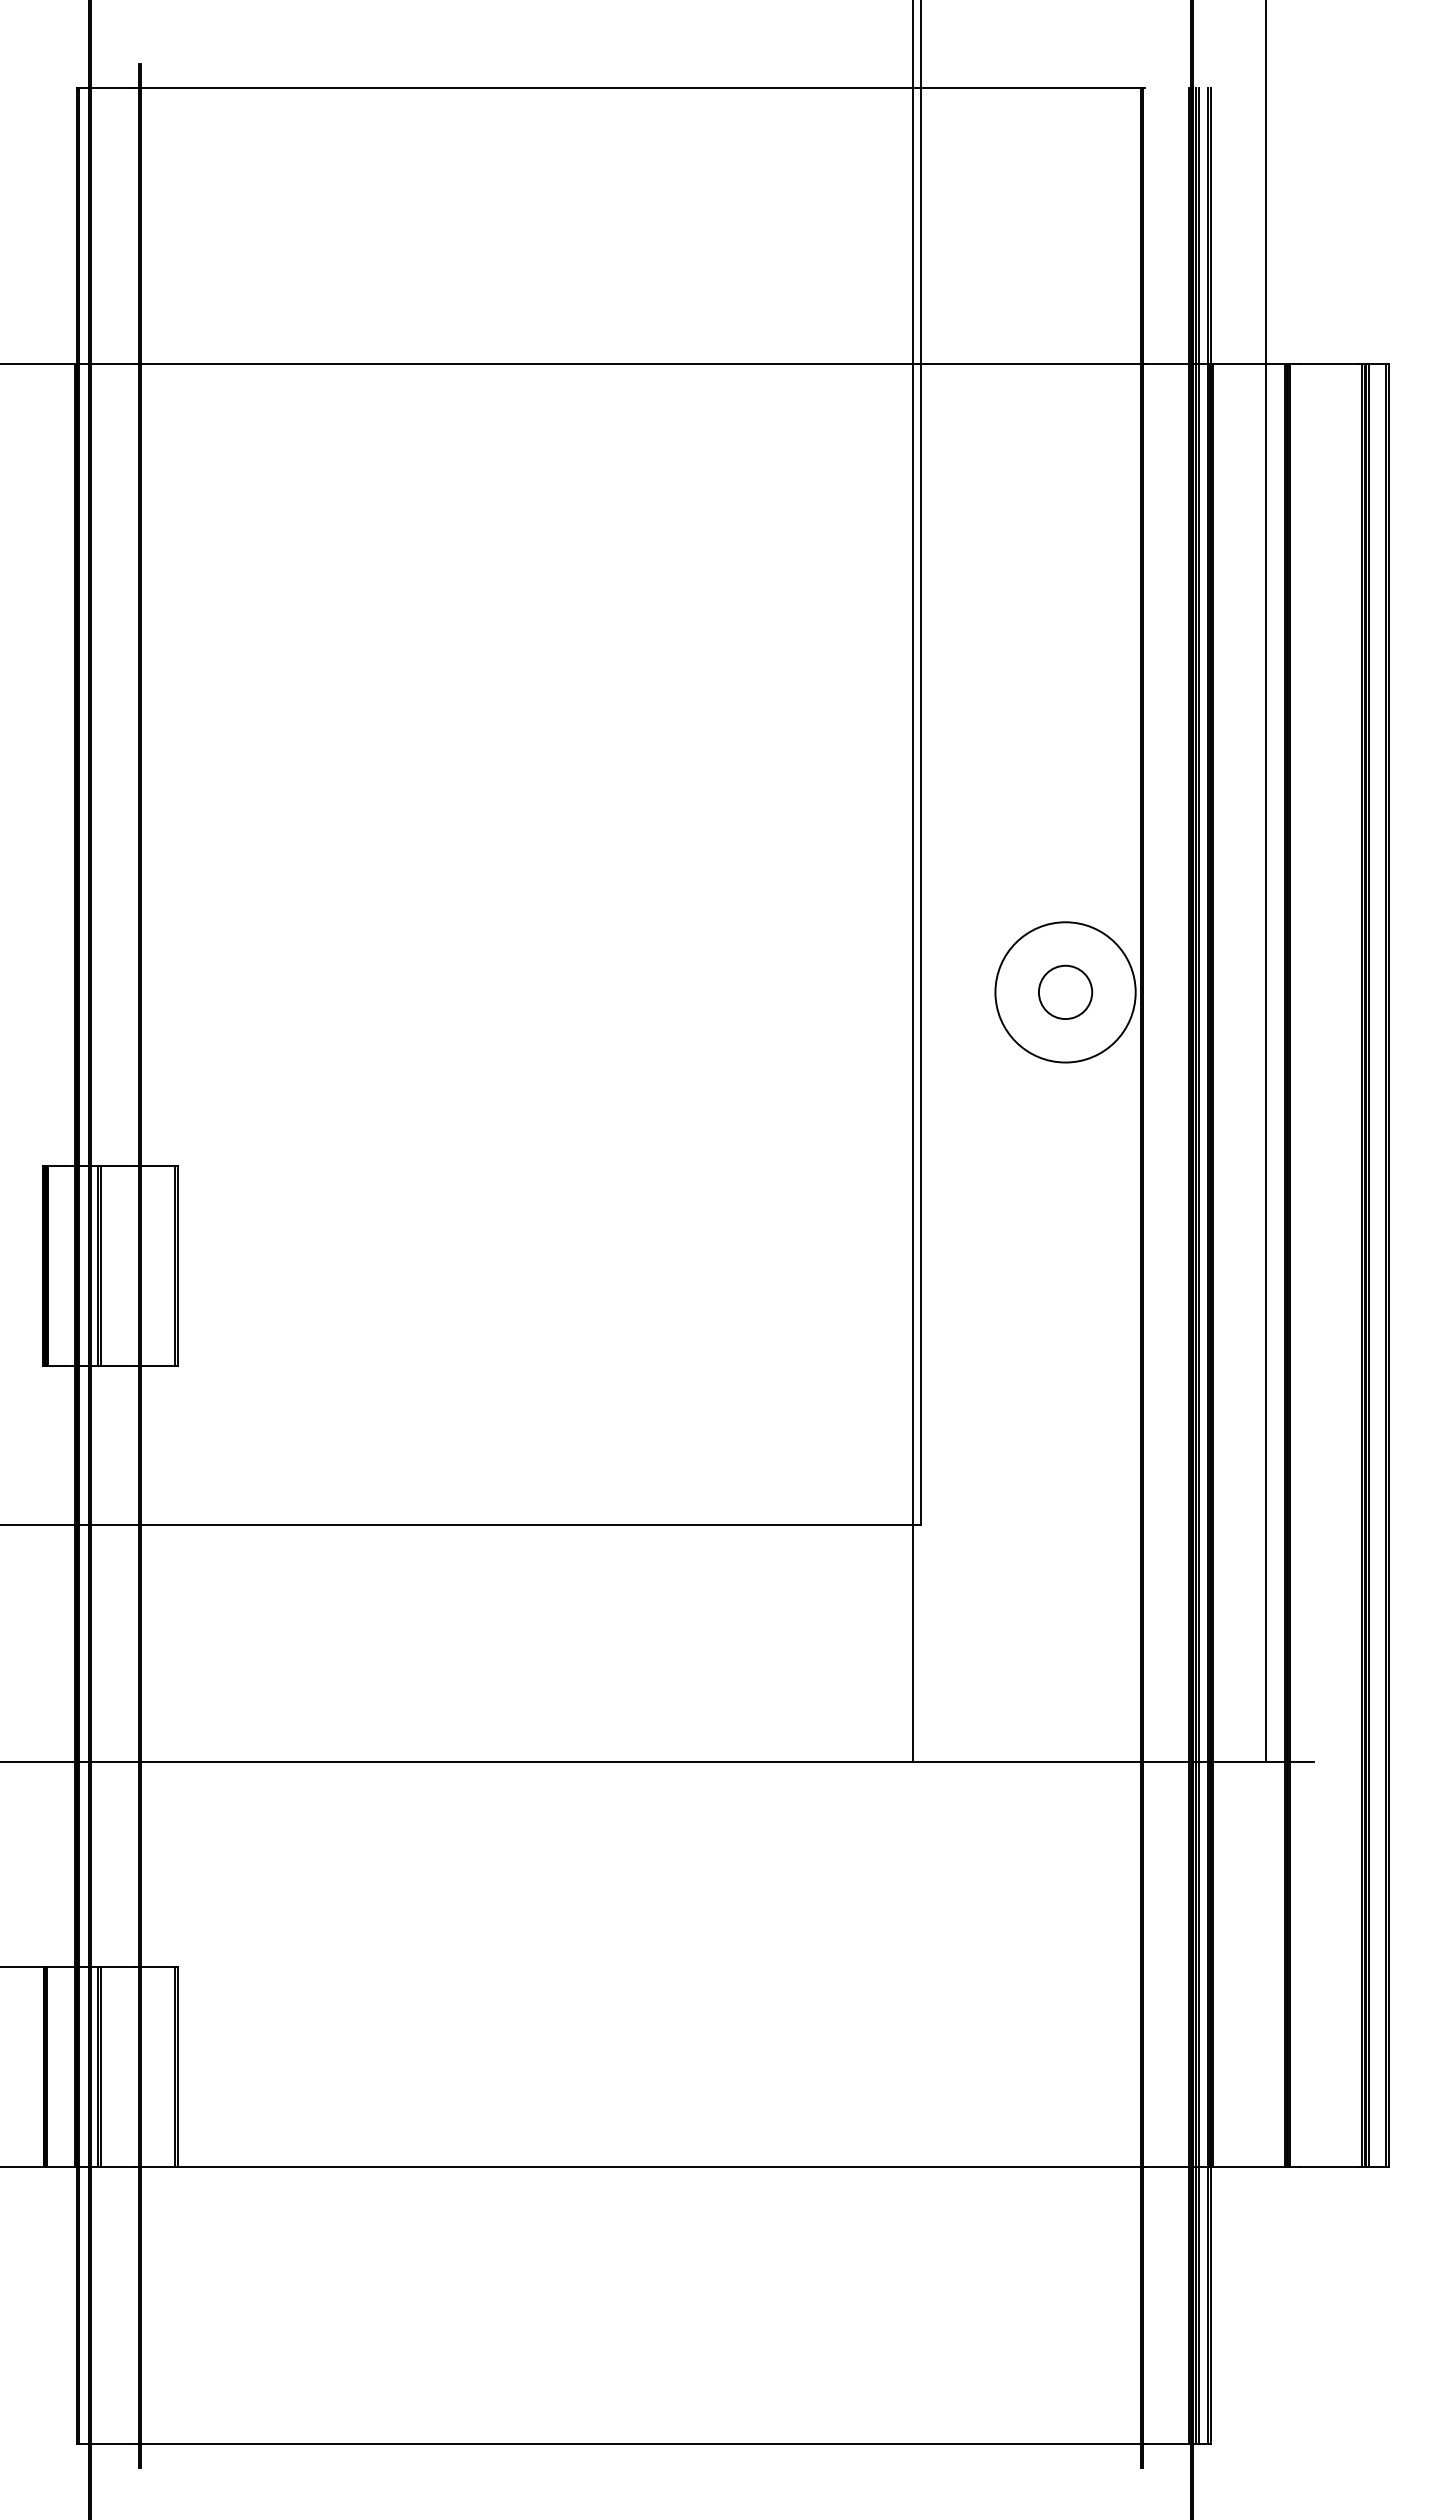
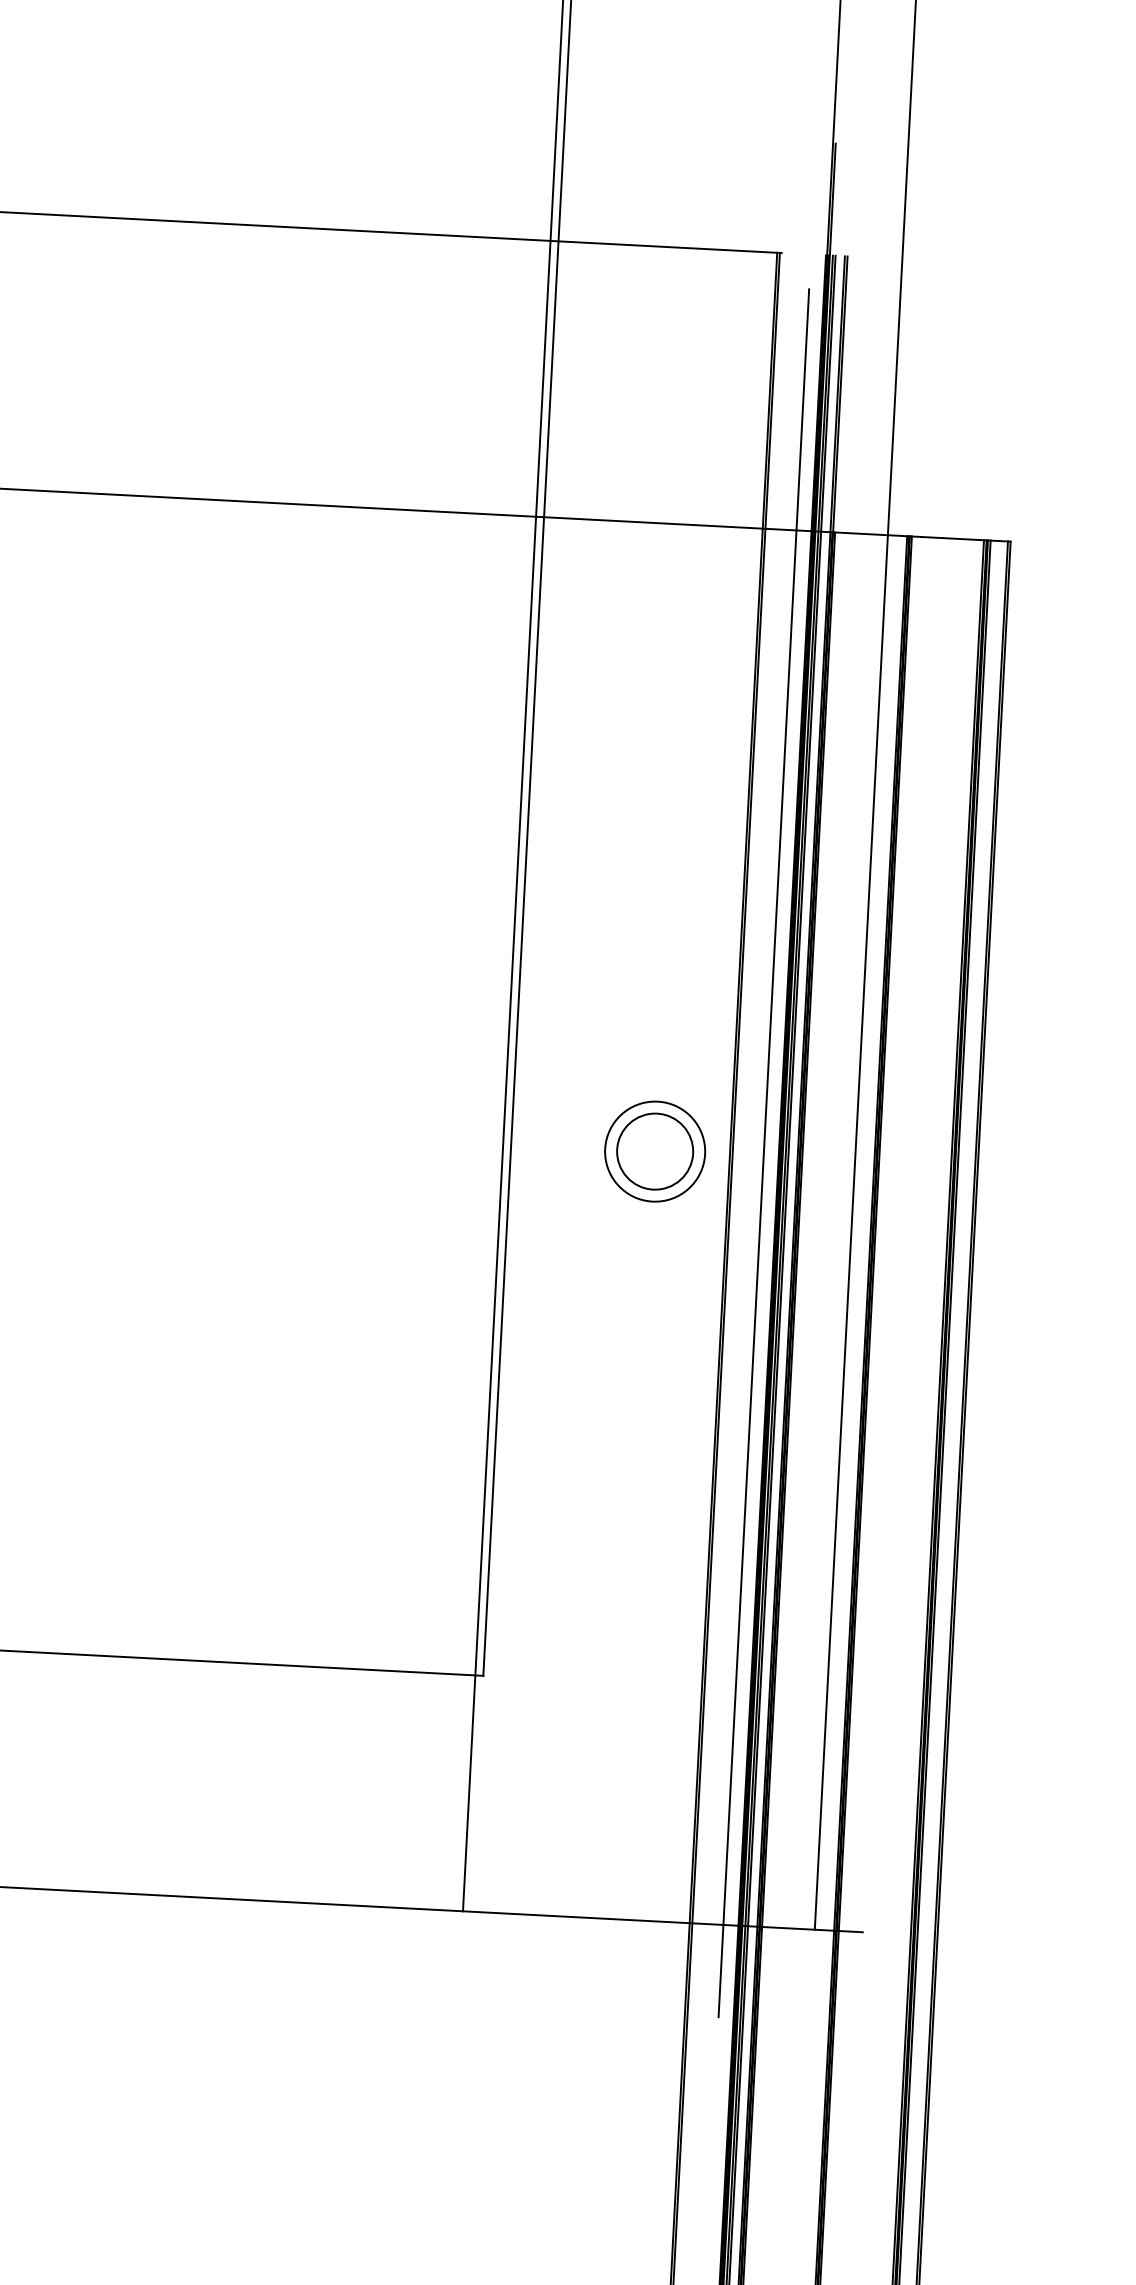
line: (1174, 988) -> (764, 1153), added
circle: (1065, 992) -> (655, 1151), size x0.71
circle: (1065, 992) -> (655, 1151), size x1.43

